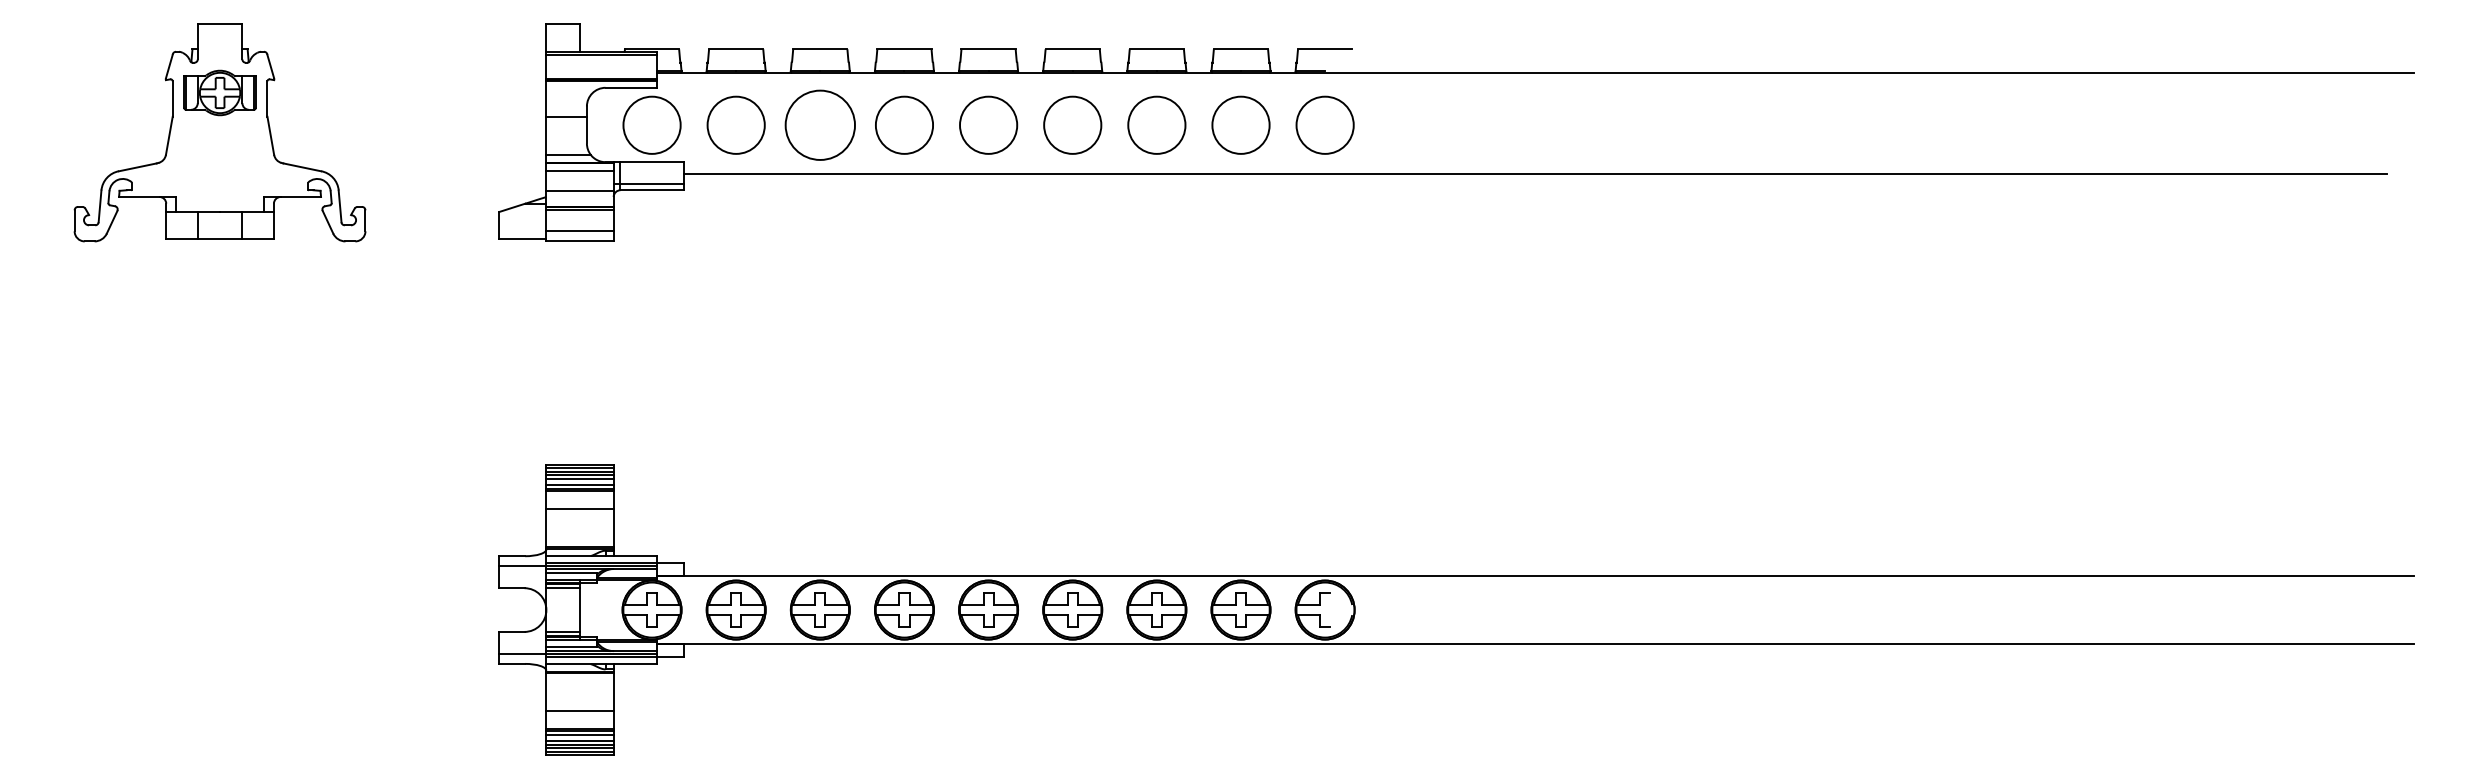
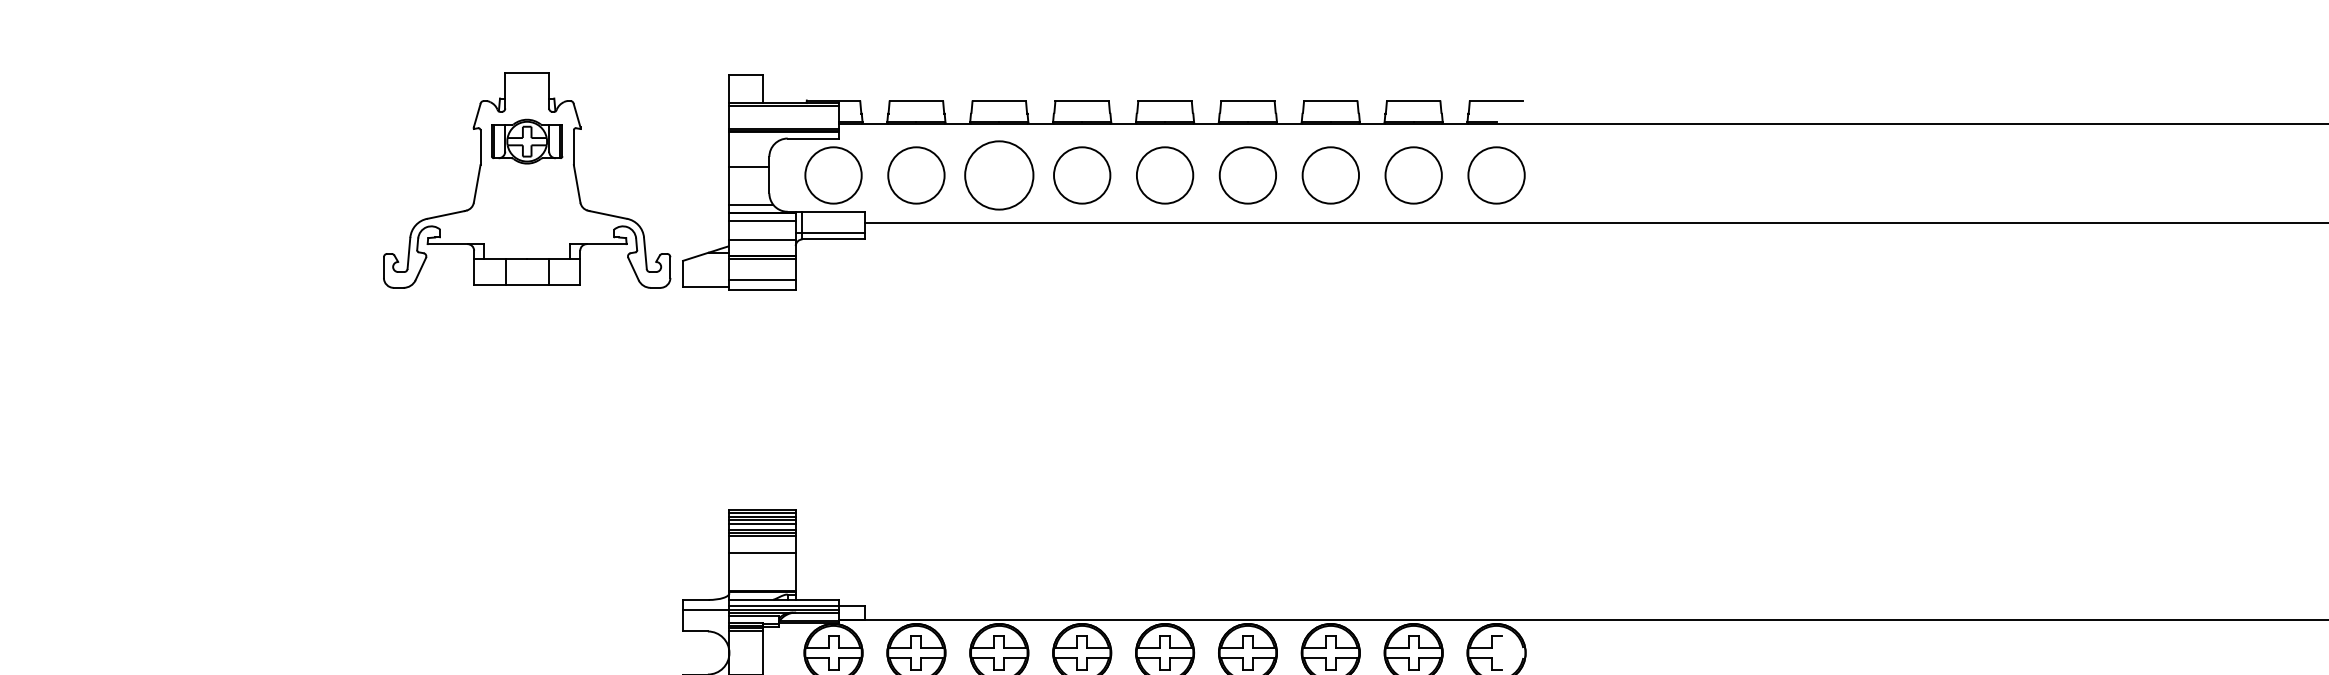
part: (219, 132) -> (526, 180), moved

